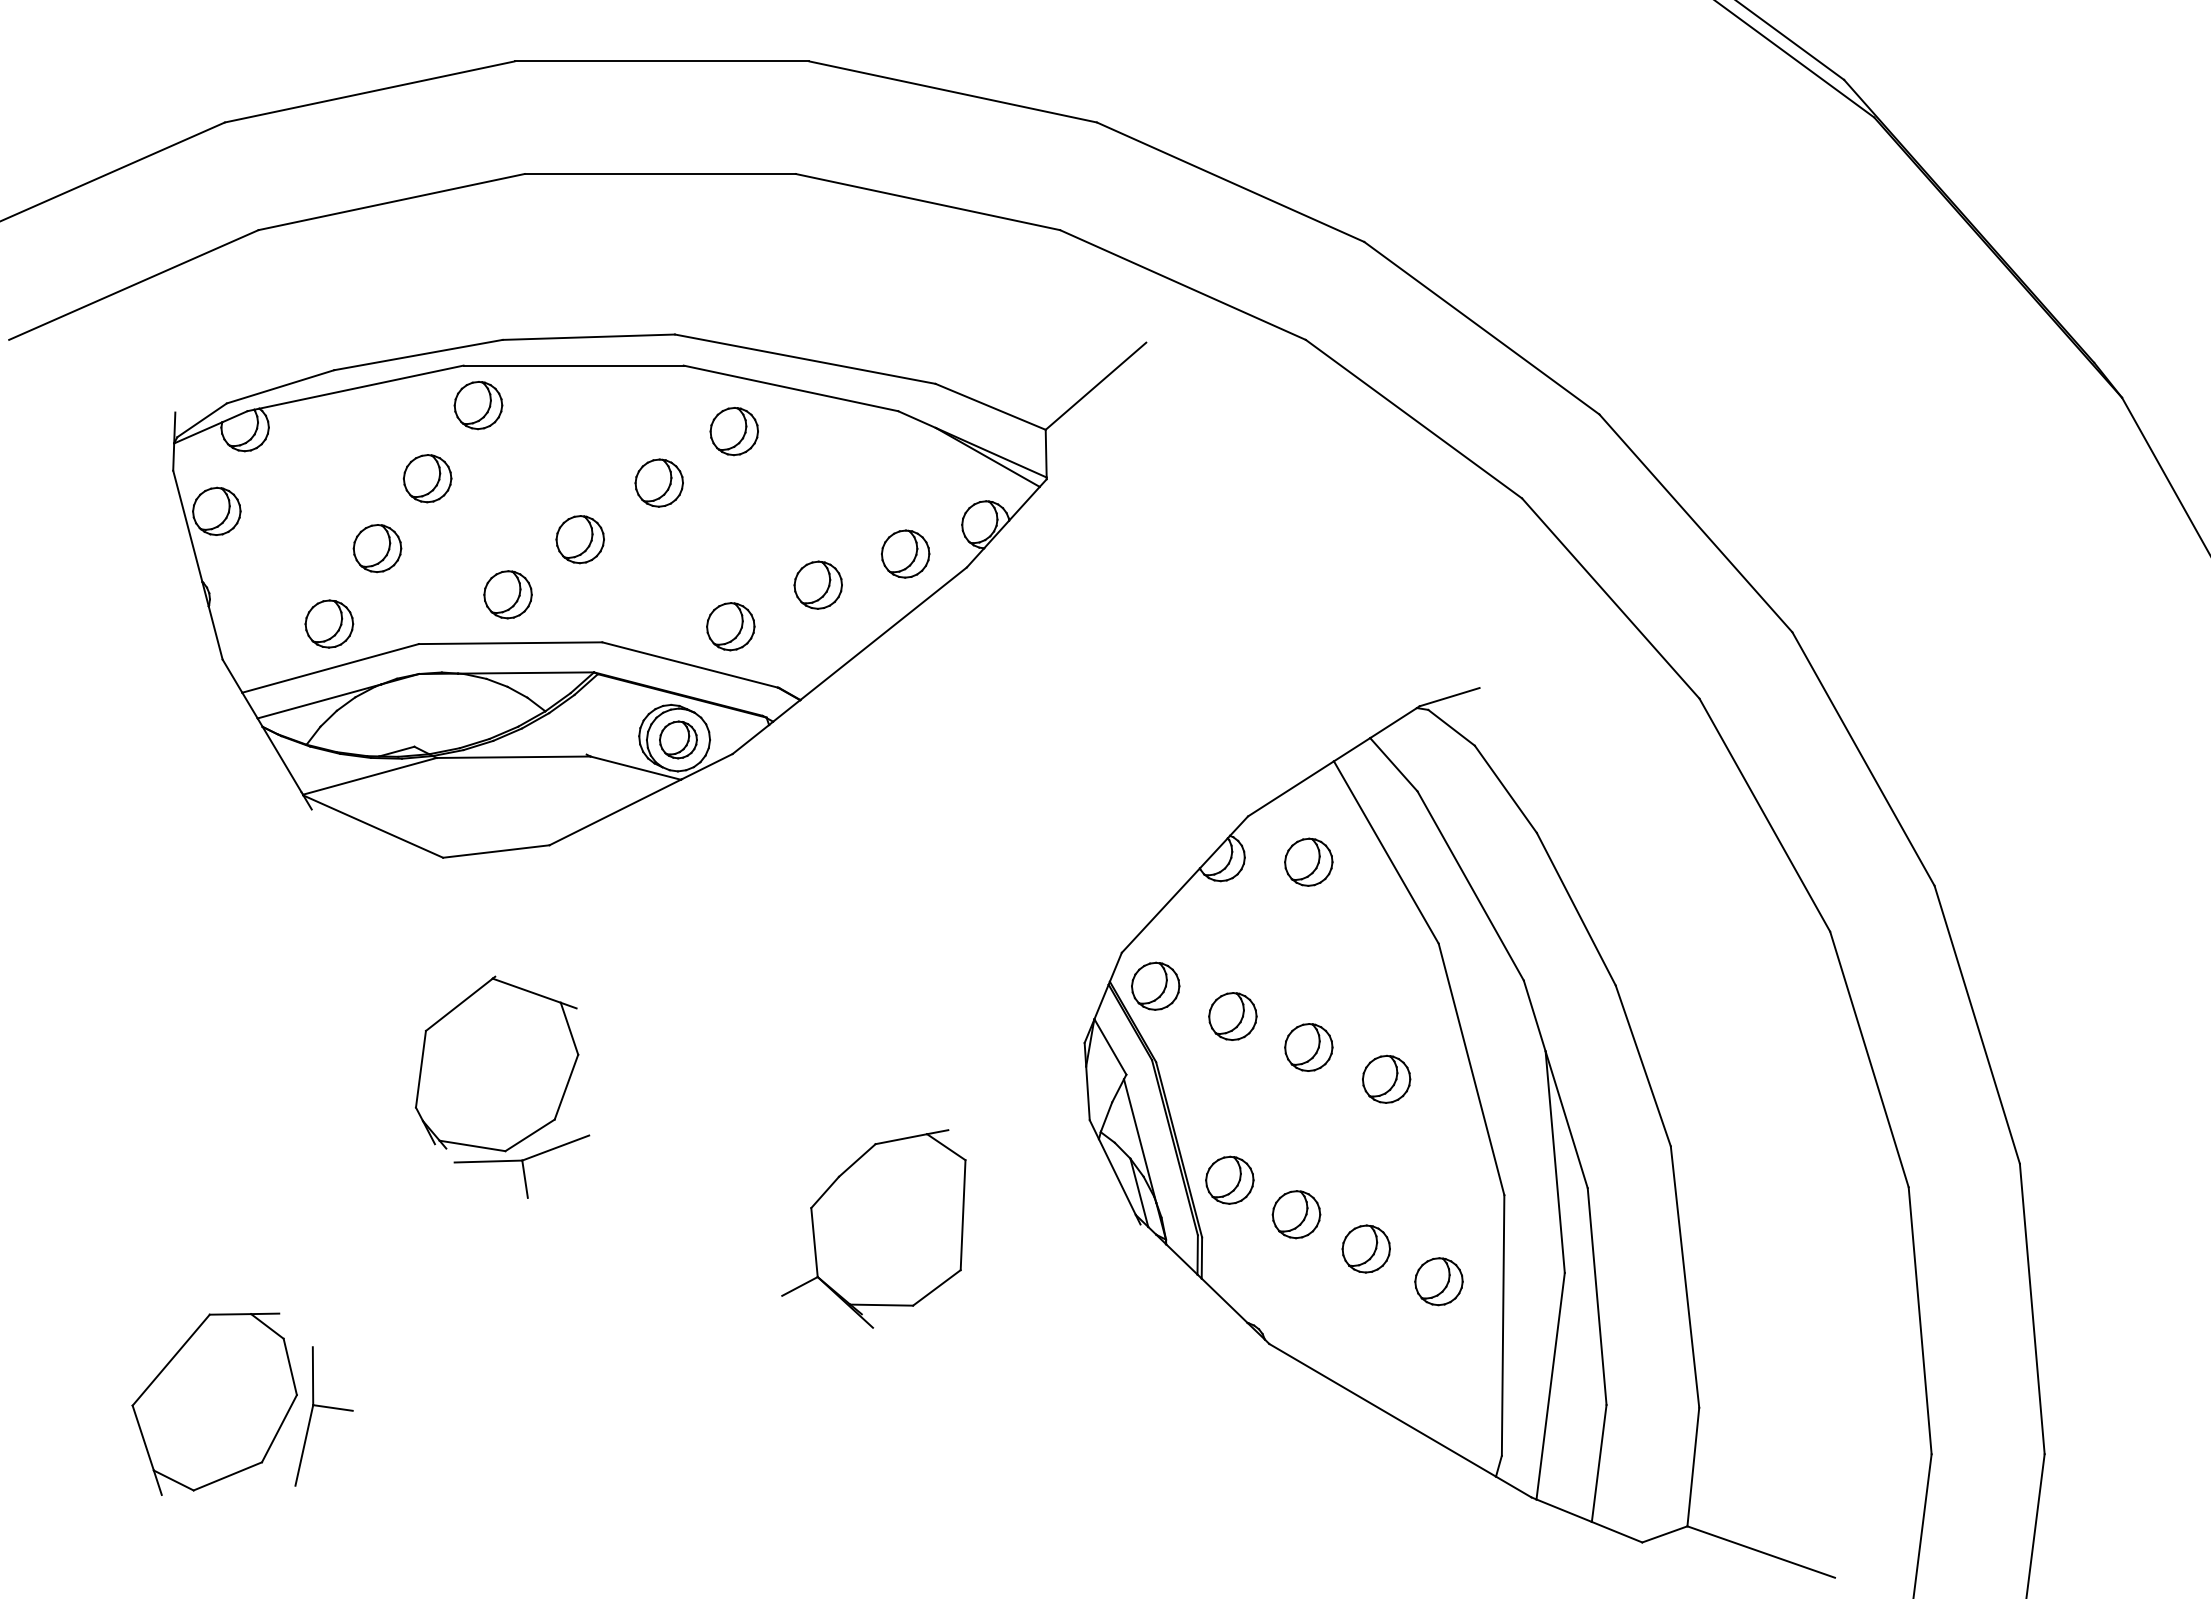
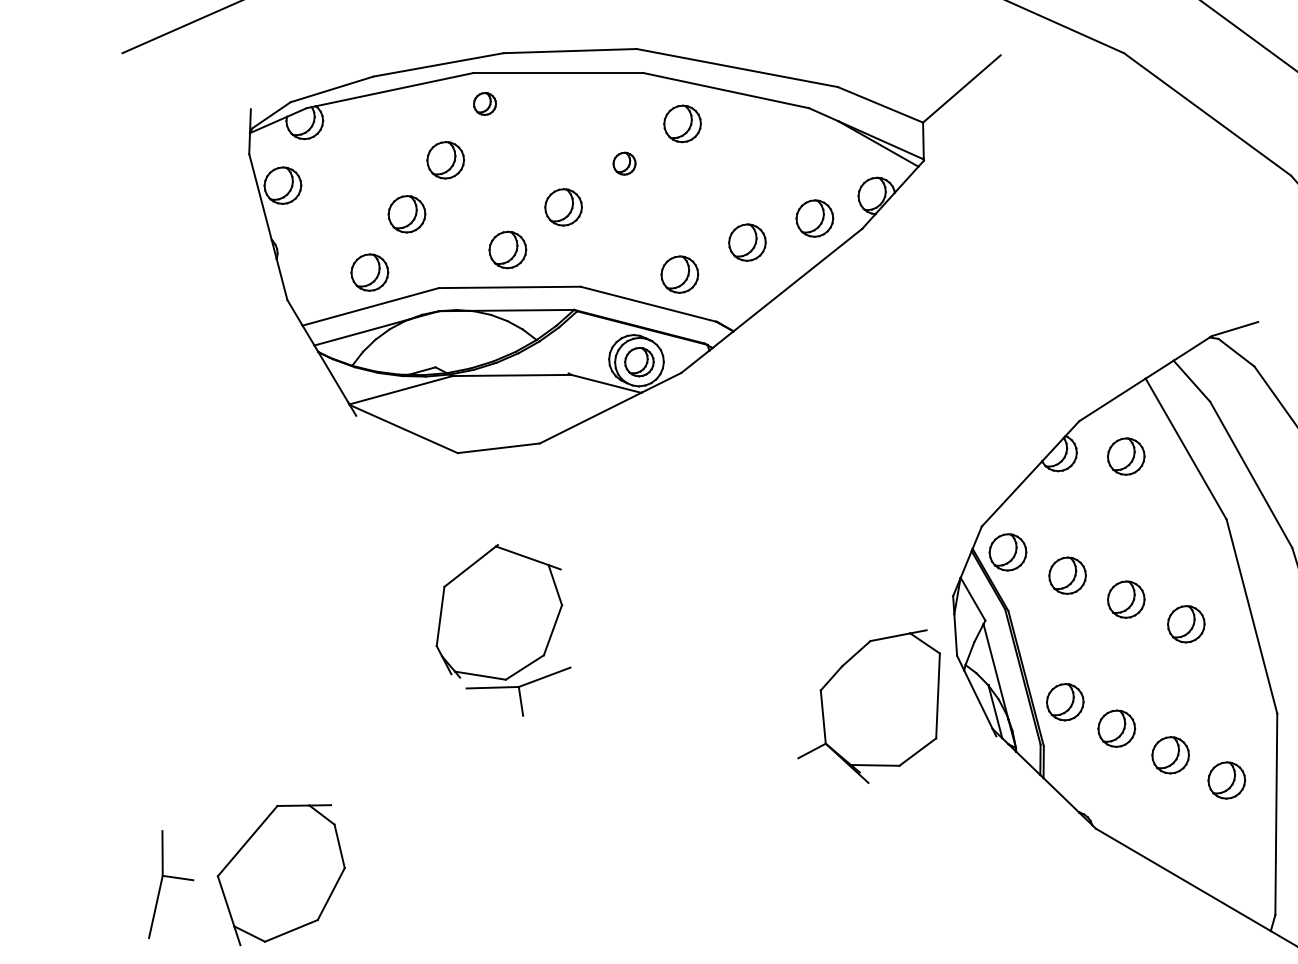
part: (478, 405) -> (485, 103), size x0.6
part: (658, 482) -> (624, 163), size x0.6
part: (873, 1228) -> (868, 706), moved
part: (327, 1408) -> (173, 878), moved

